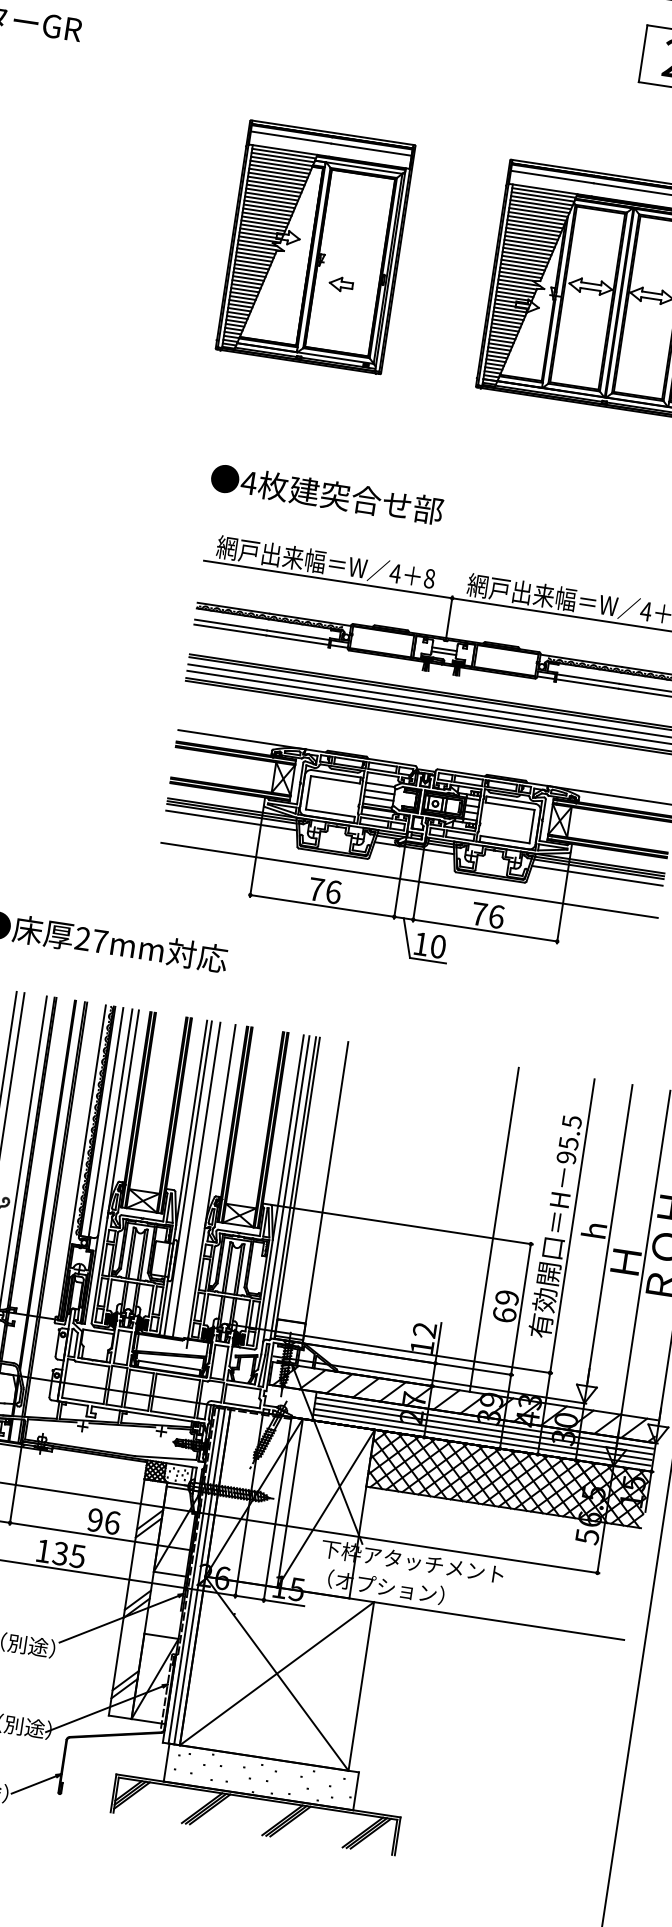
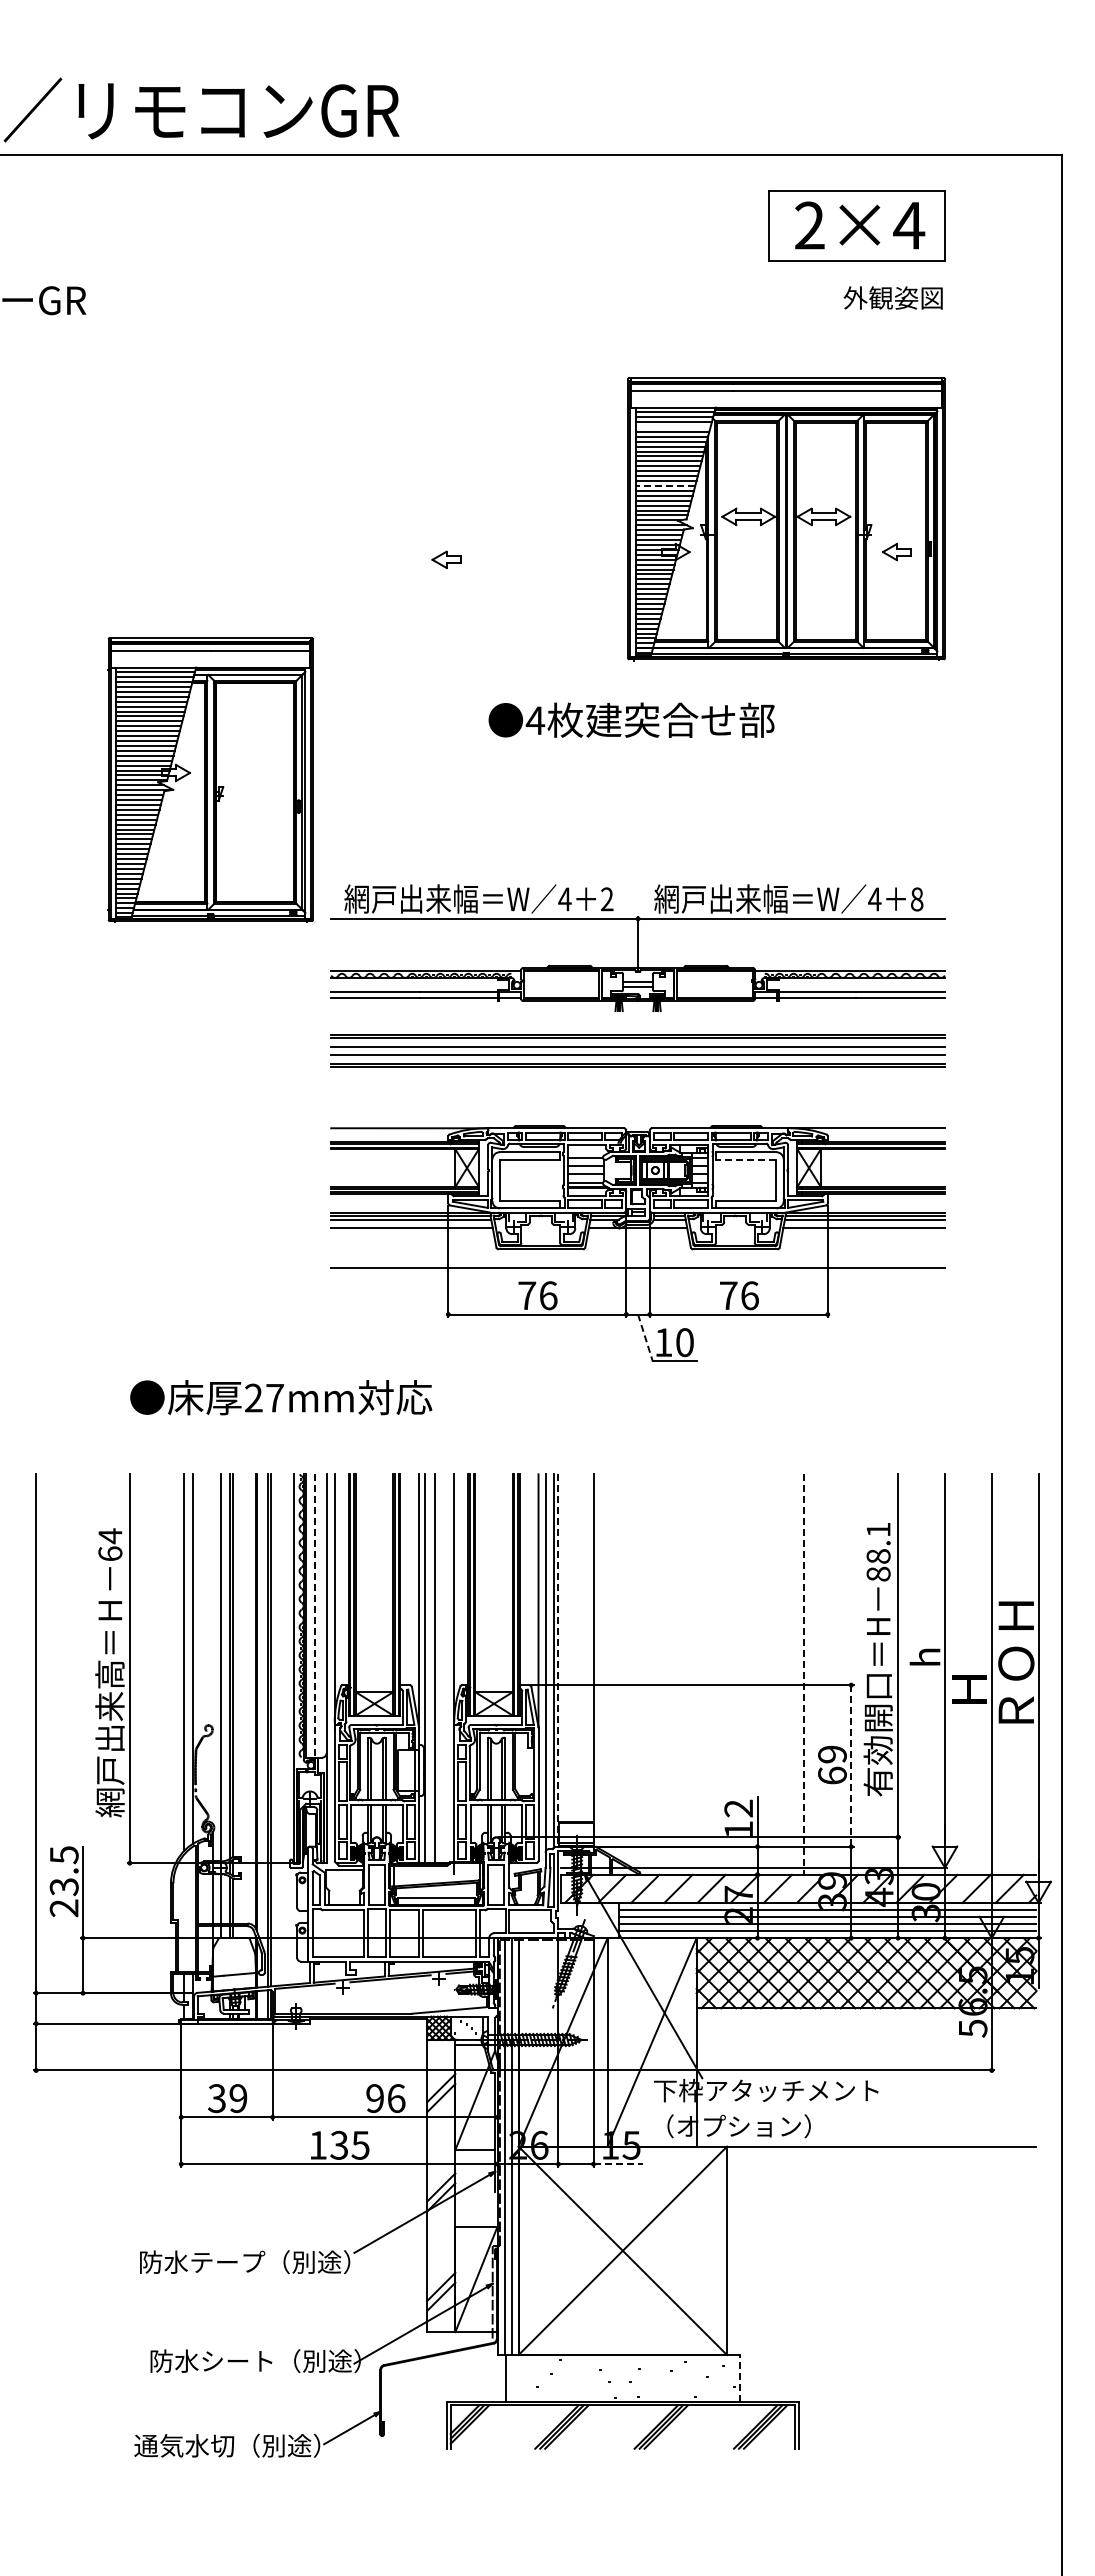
line: (540, 204) -> (672, 426), removed
part: (315, 247) -> (210, 779), moved
line: (527, 251) -> (665, 485), solid -> dashed
text: (326, 493) -> (631, 719), moved
text: (429, 578) -> (607, 899), 8 -> 2
line: (509, 806) -> (745, 1159), solid -> dashed
line: (407, 937) -> (645, 1337), solid -> dashed
line: (105, 1123) -> (315, 1616), solid -> dashed
text: (569, 1139) -> (878, 1551), 95.5 -> 88.1
line: (297, 1189) -> (558, 1661), solid -> dashed
line: (494, 1230) -> (804, 1675), solid -> dashed
line: (521, 1309) -> (851, 1765), solid -> dashed
line: (284, 1603) -> (618, 2164), solid -> dashed
line: (355, 1791) -> (739, 2378), solid -> dashed

